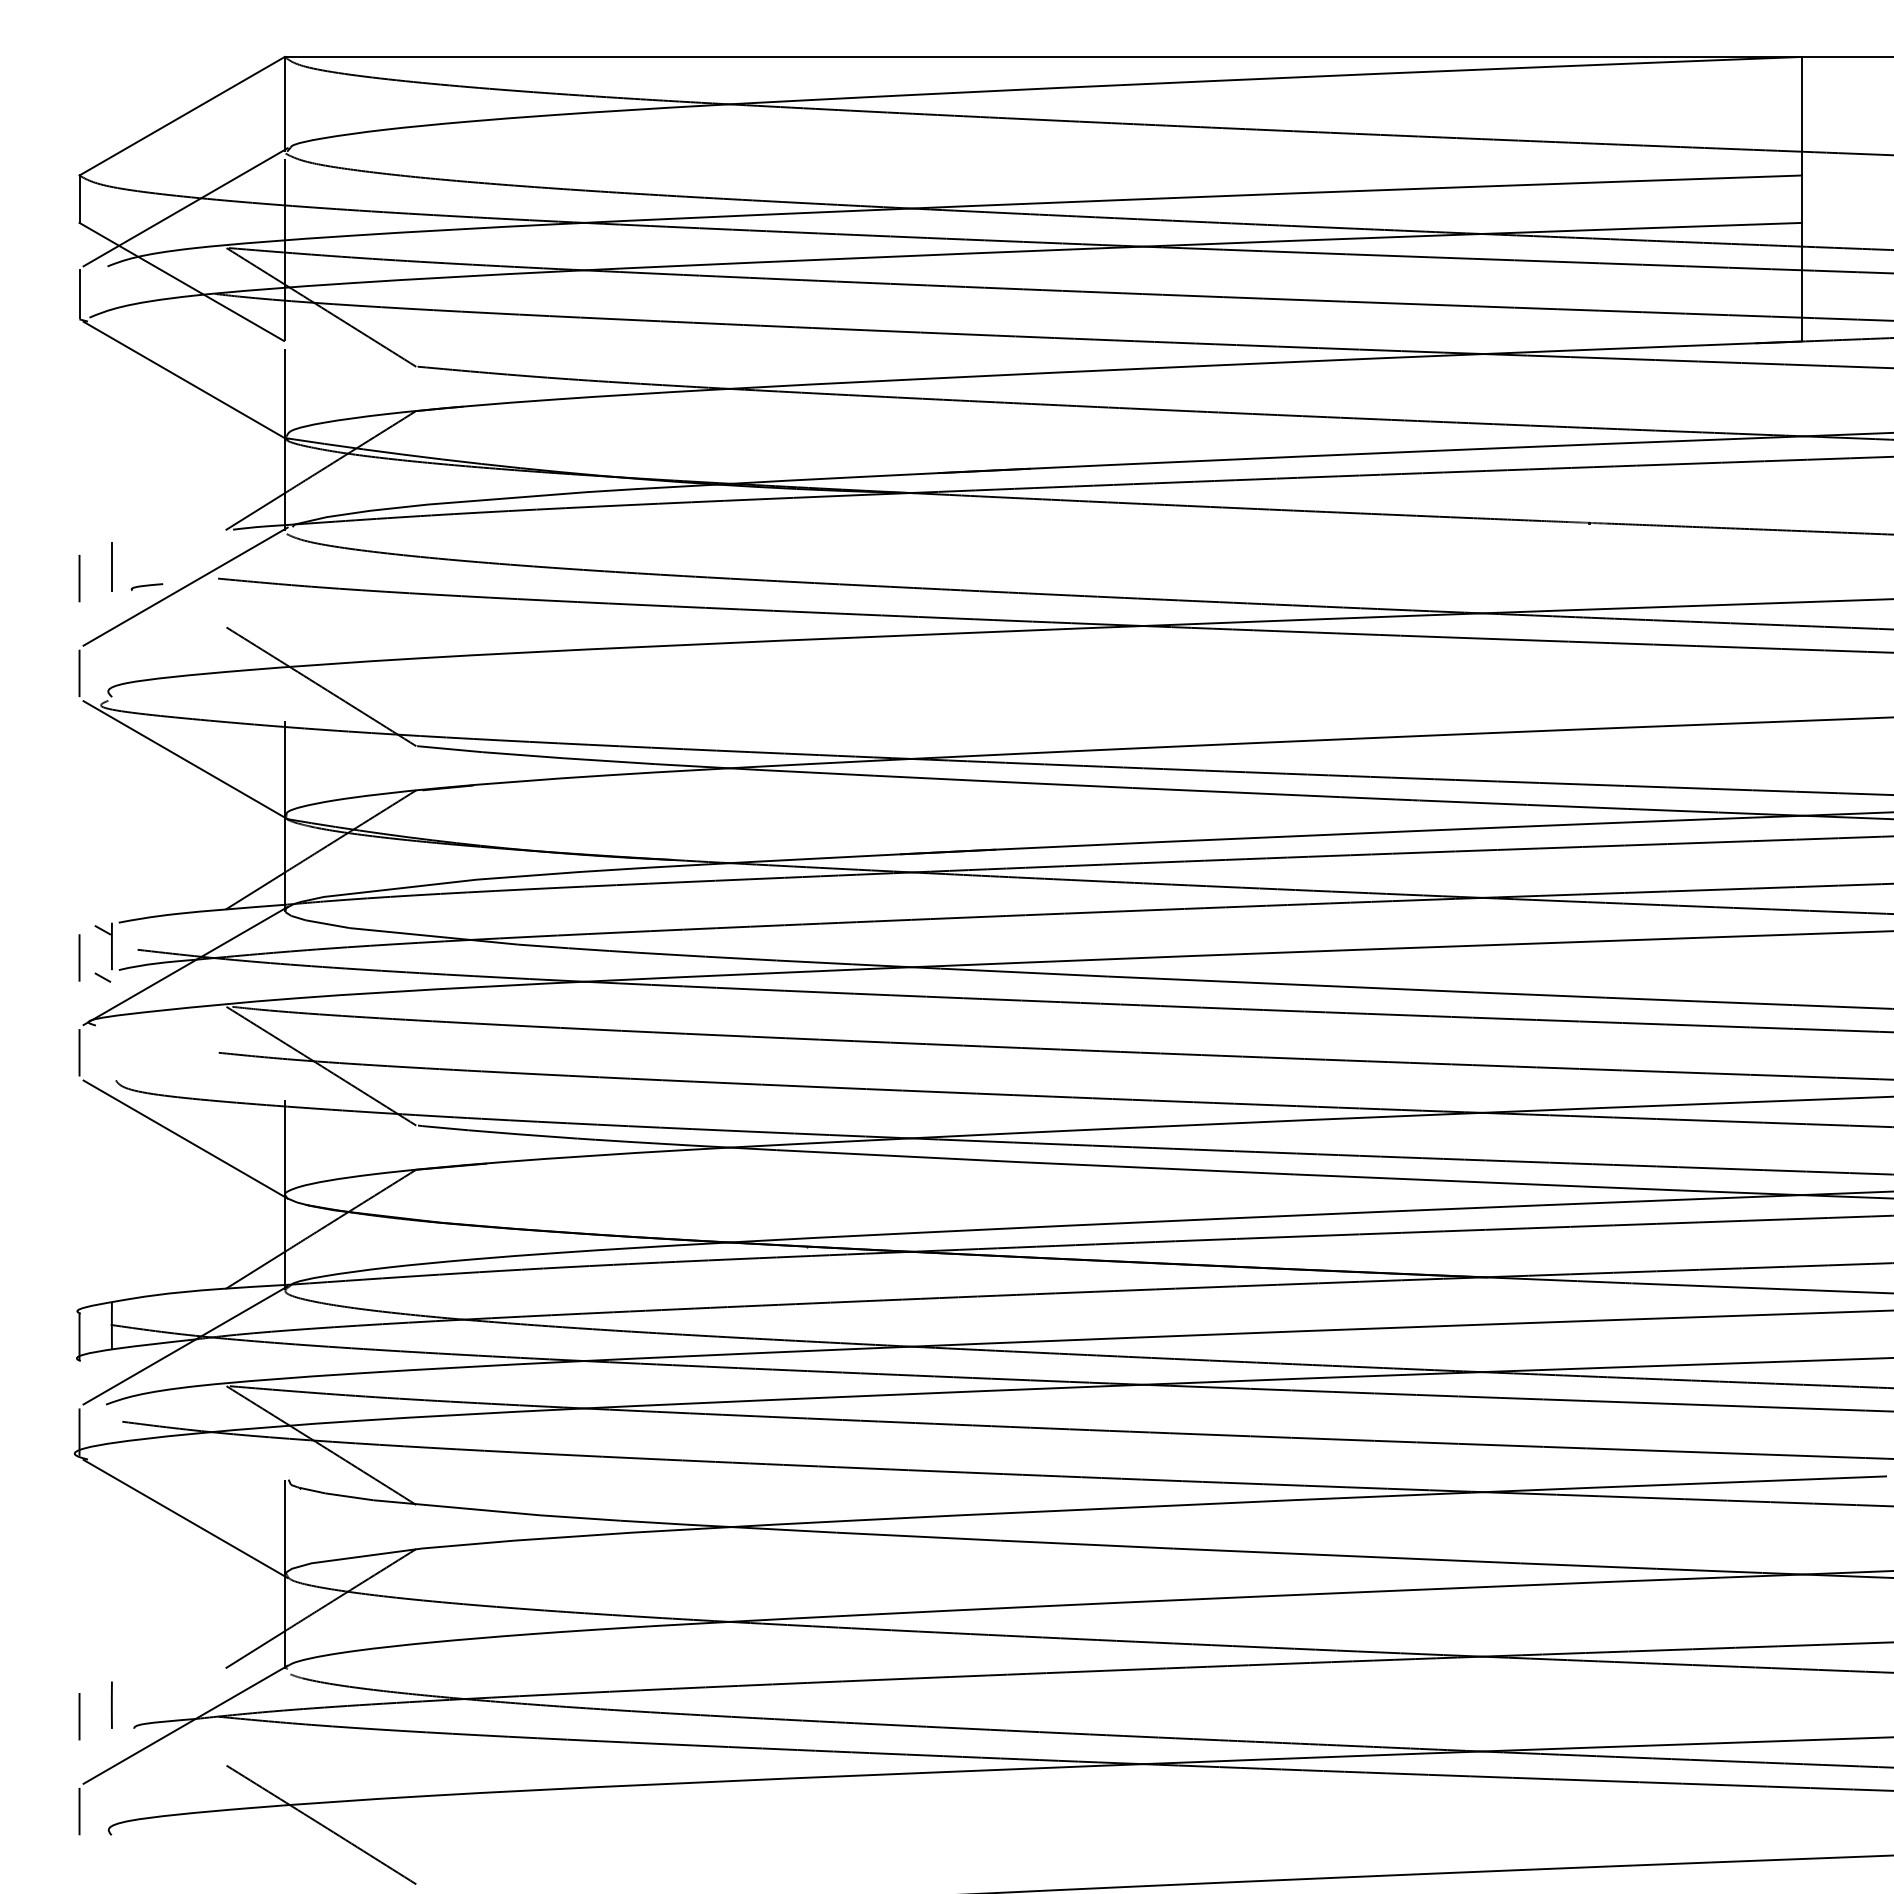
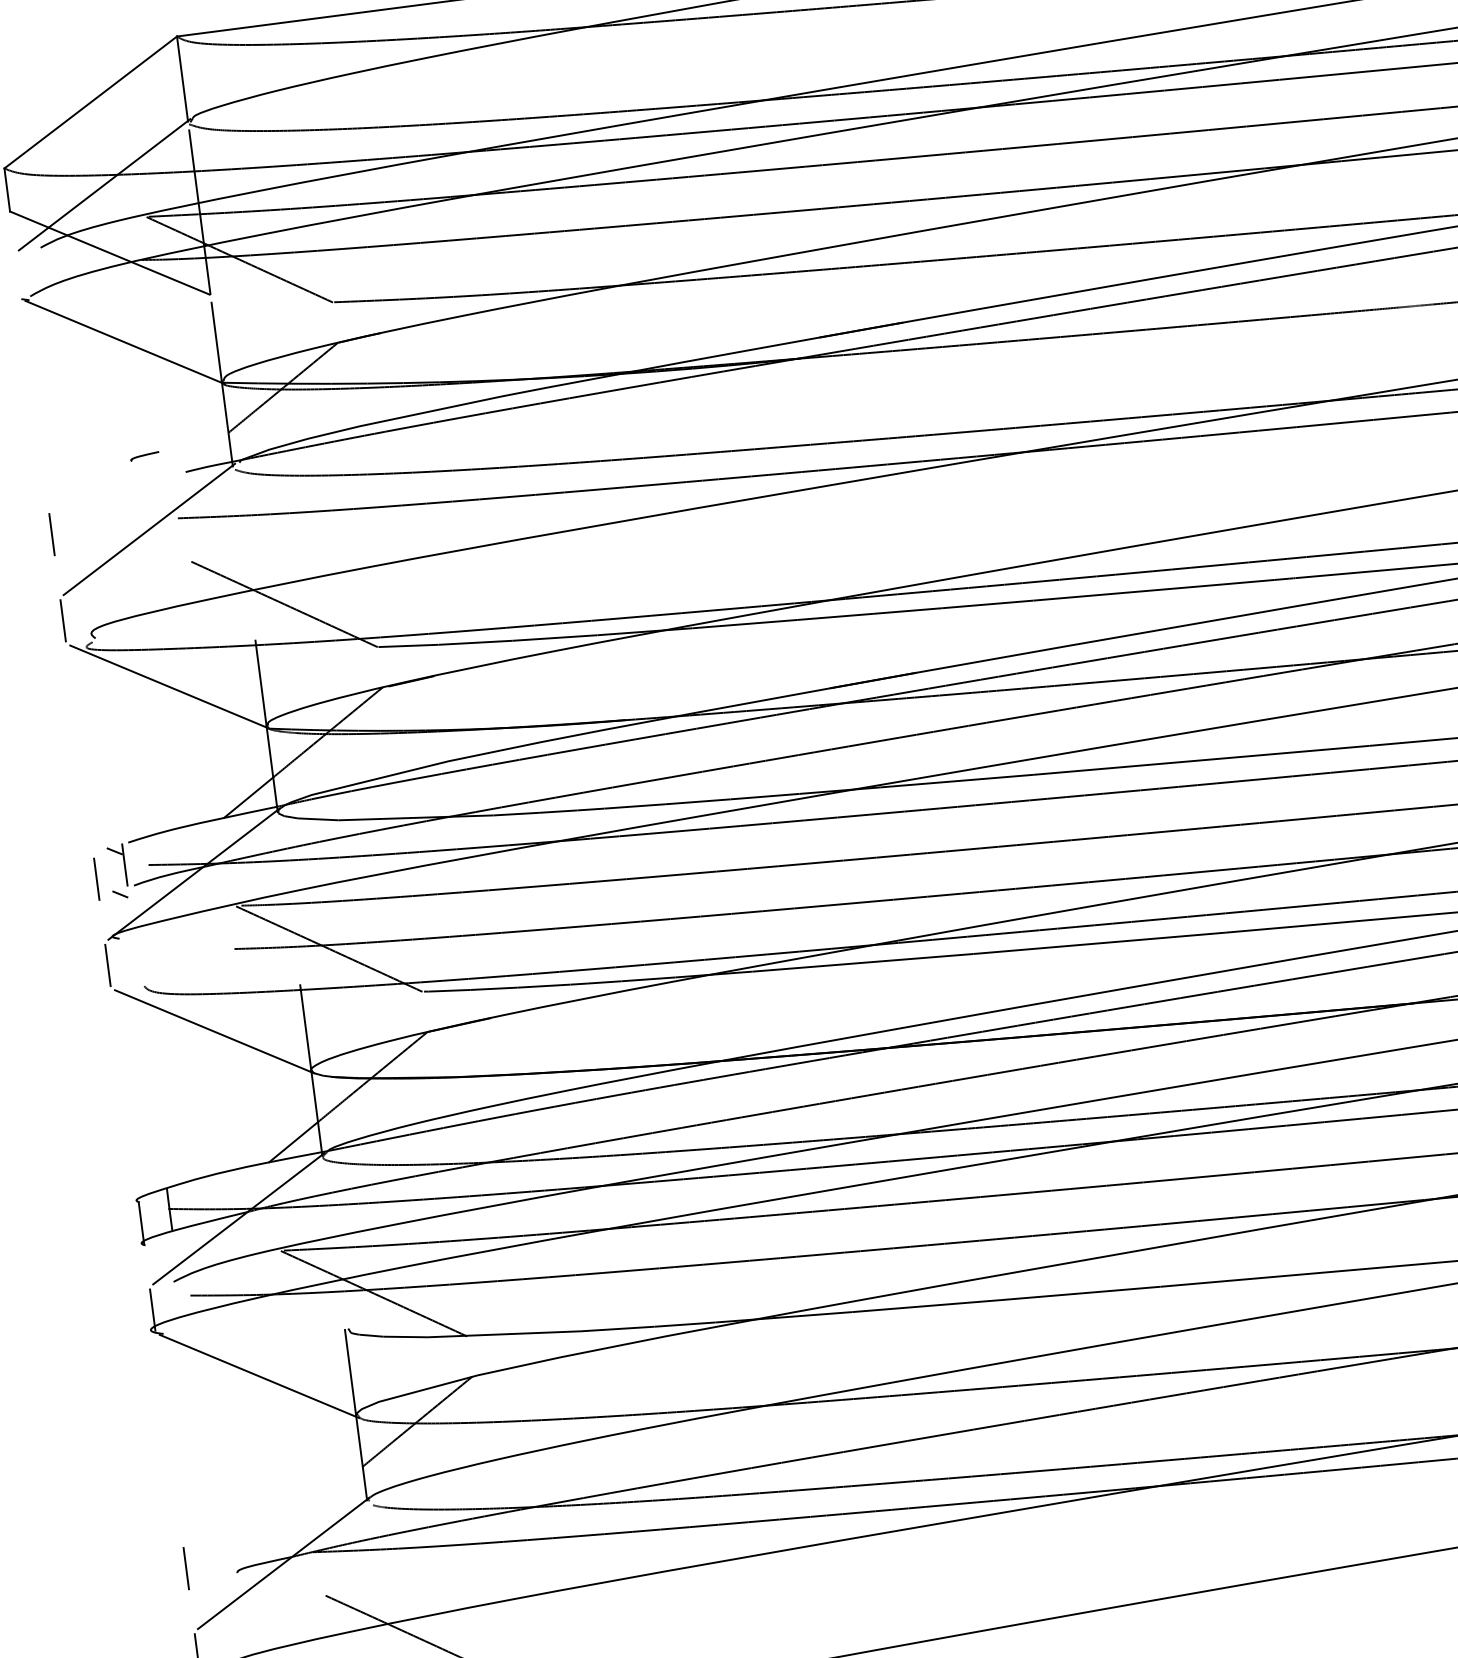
line: (79, 293) -> (18, 275), removed
line: (255, 511) -> (203, 452), removed
line: (111, 566) -> (79, 519), removed
curve: (146, 586) -> (144, 456), moved
line: (255, 1649) -> (338, 1486), removed
line: (111, 1704) -> (213, 1553), removed

